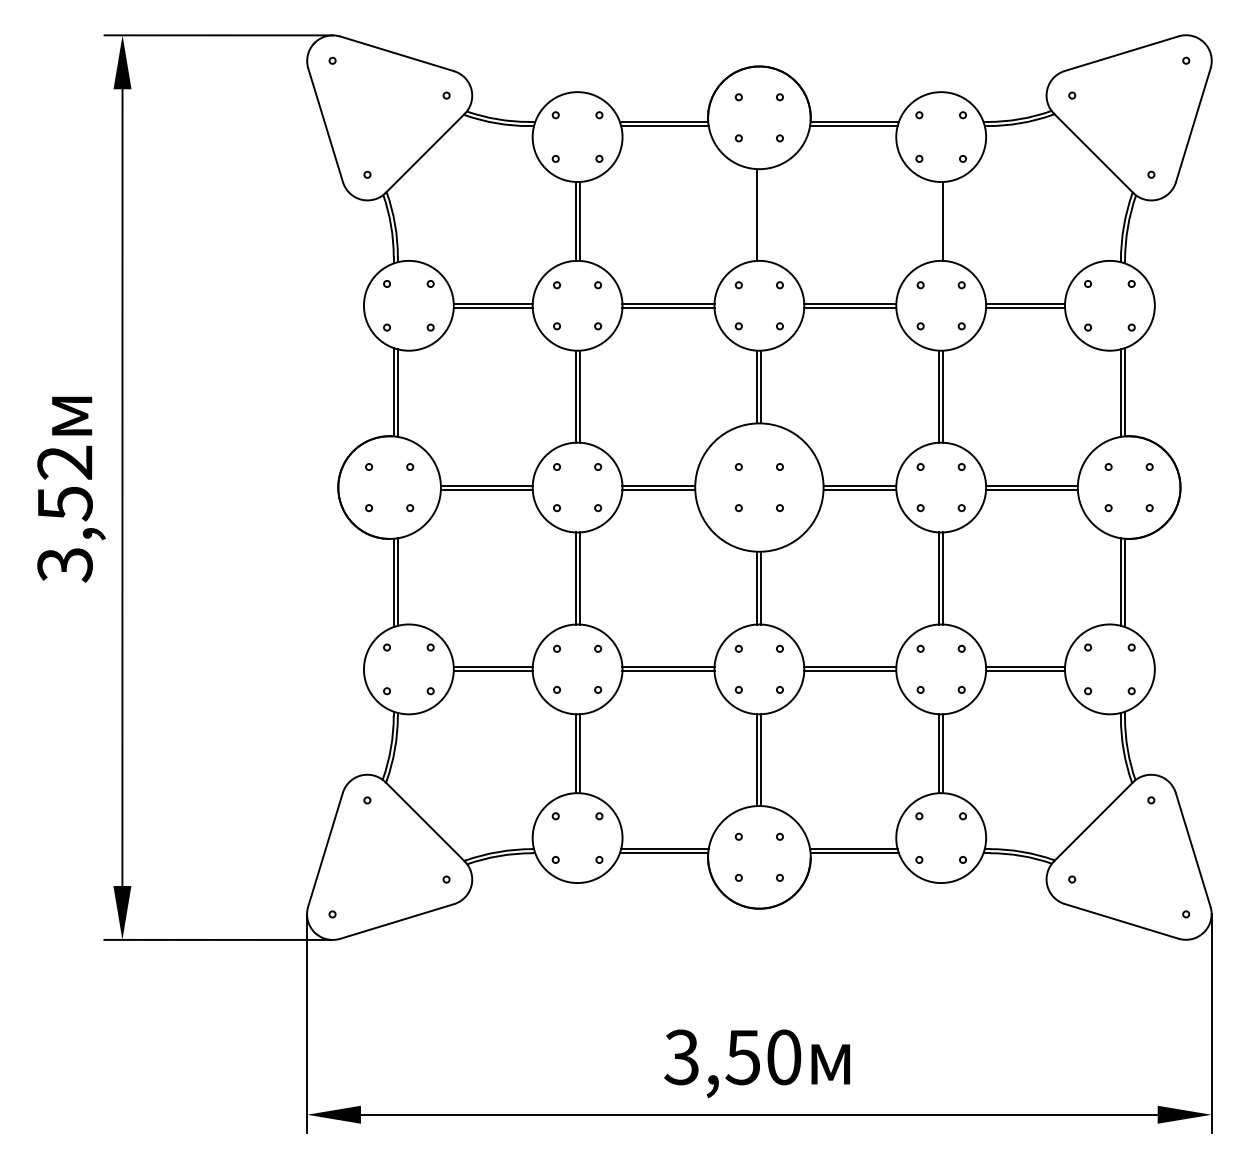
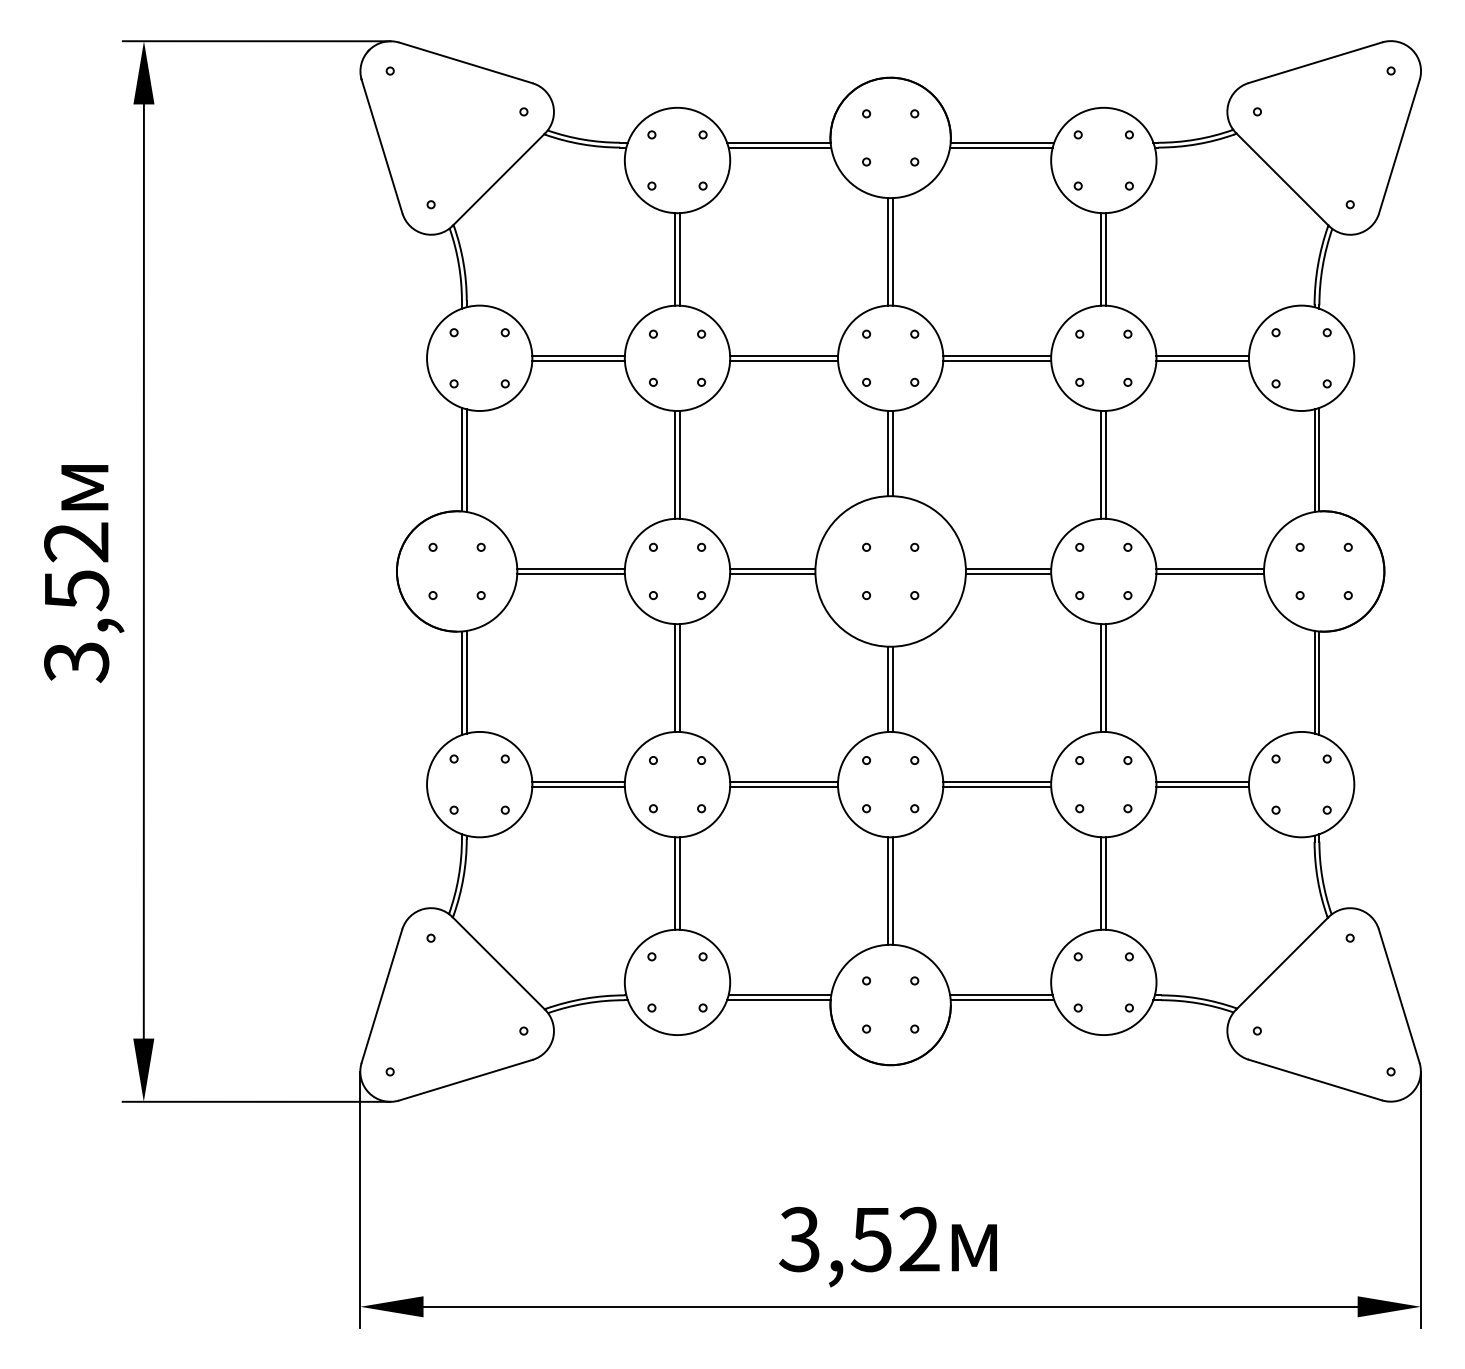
line: (761, 214) -> (893, 251), added
line: (939, 221) -> (1101, 259), added
text: (783, 1057) -> (919, 1239), 3,50 -> 3,52

